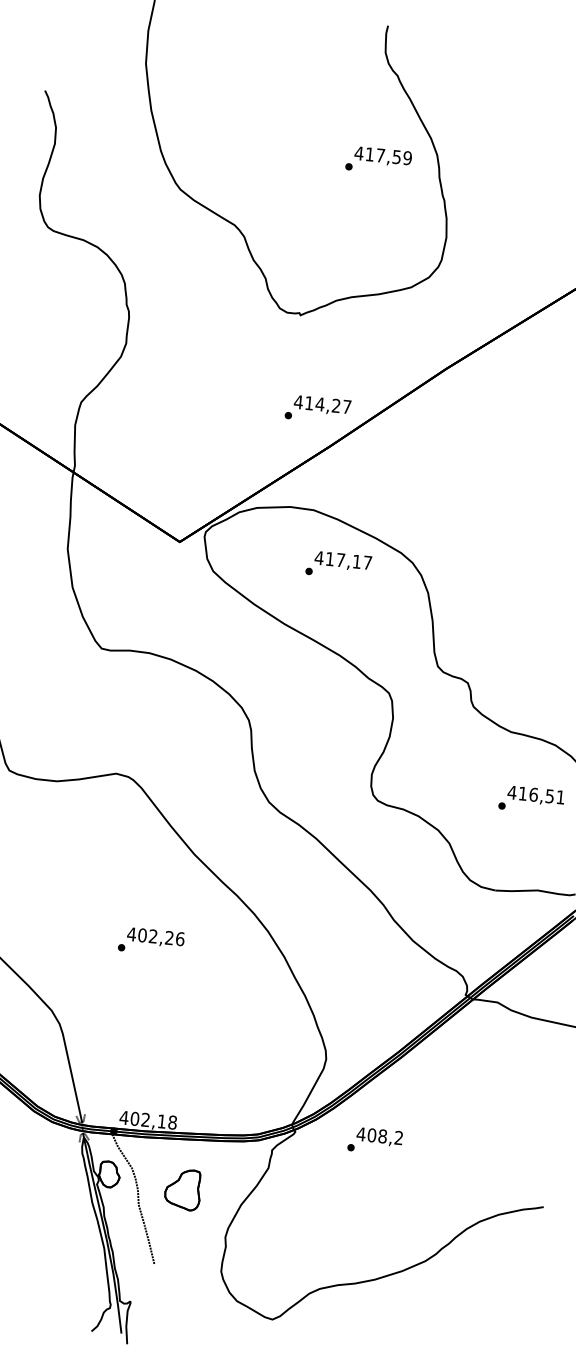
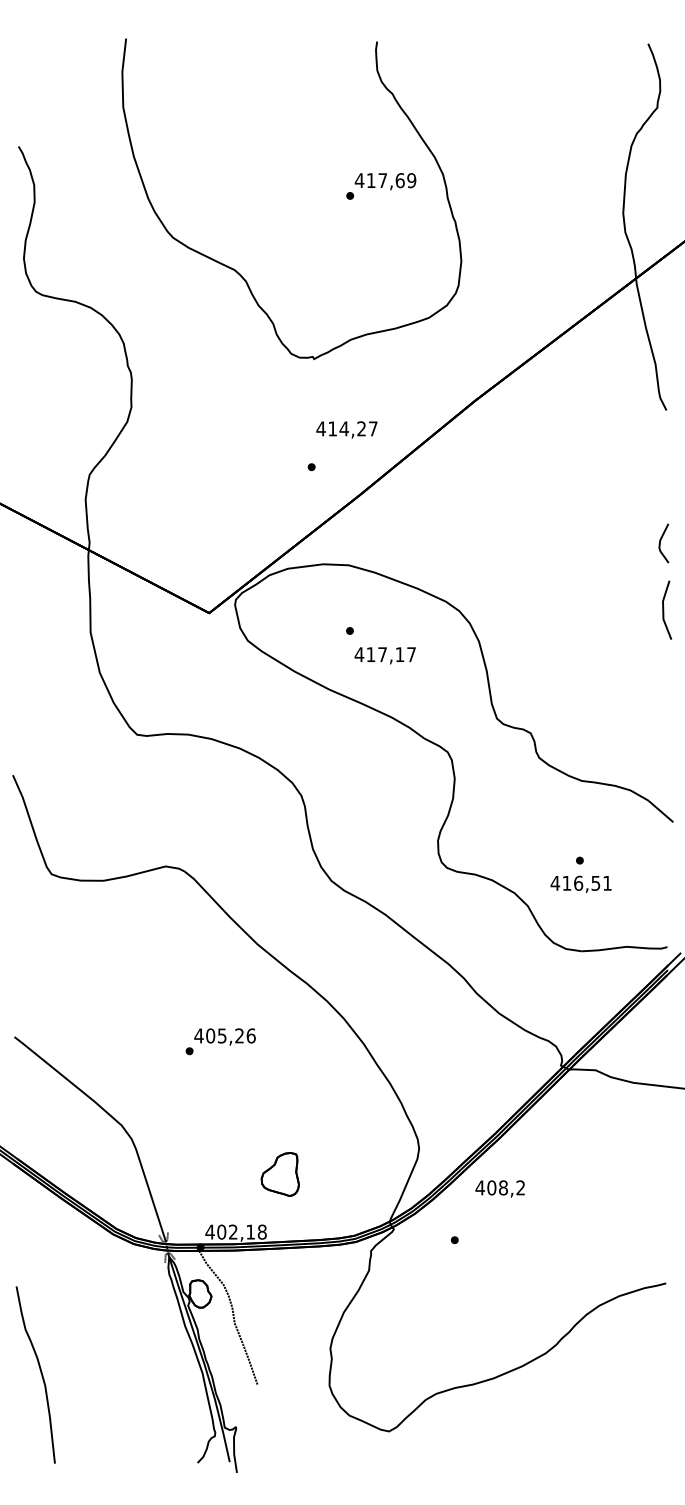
text: (396, 156) -> (399, 180), 417,59 -> 417,69
text: (322, 405) -> (346, 429), moved
text: (342, 561) -> (384, 655), moved
text: (535, 795) -> (580, 883), moved
text: (153, 936) -> (222, 1035), 402,26 -> 405,26
text: (379, 1136) -> (499, 1188), moved
part: (182, 1189) -> (279, 1174), moved

